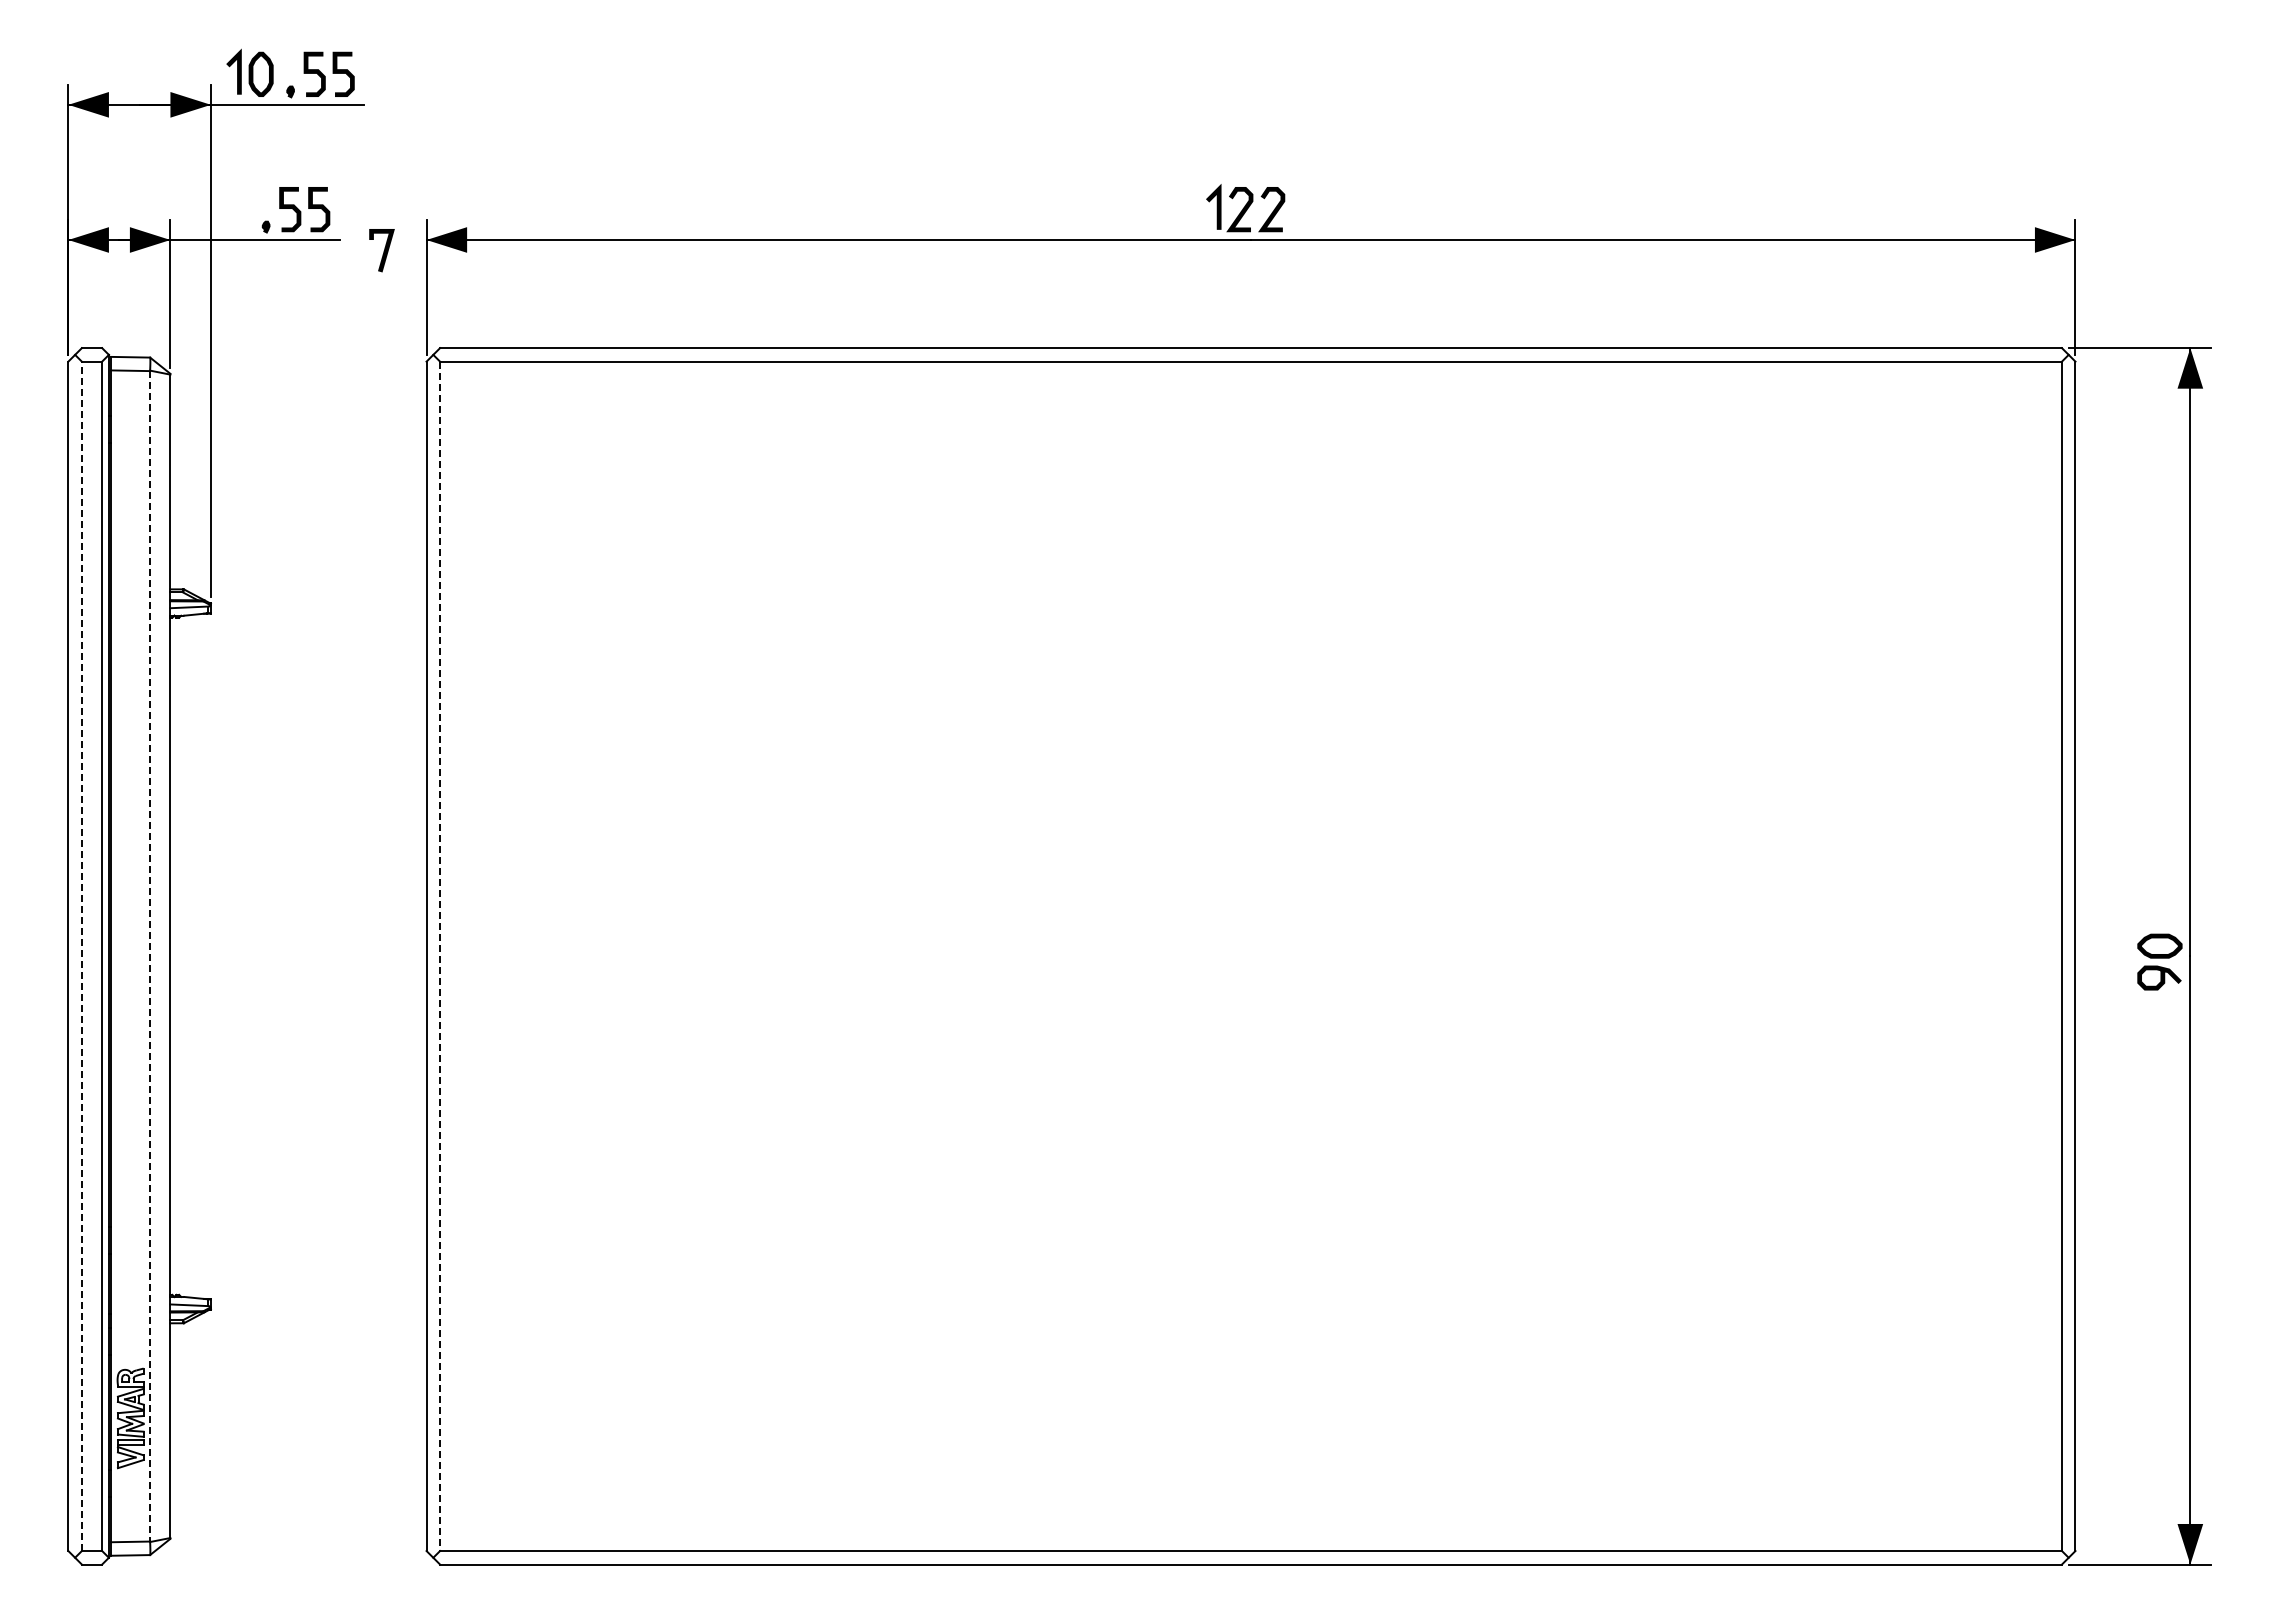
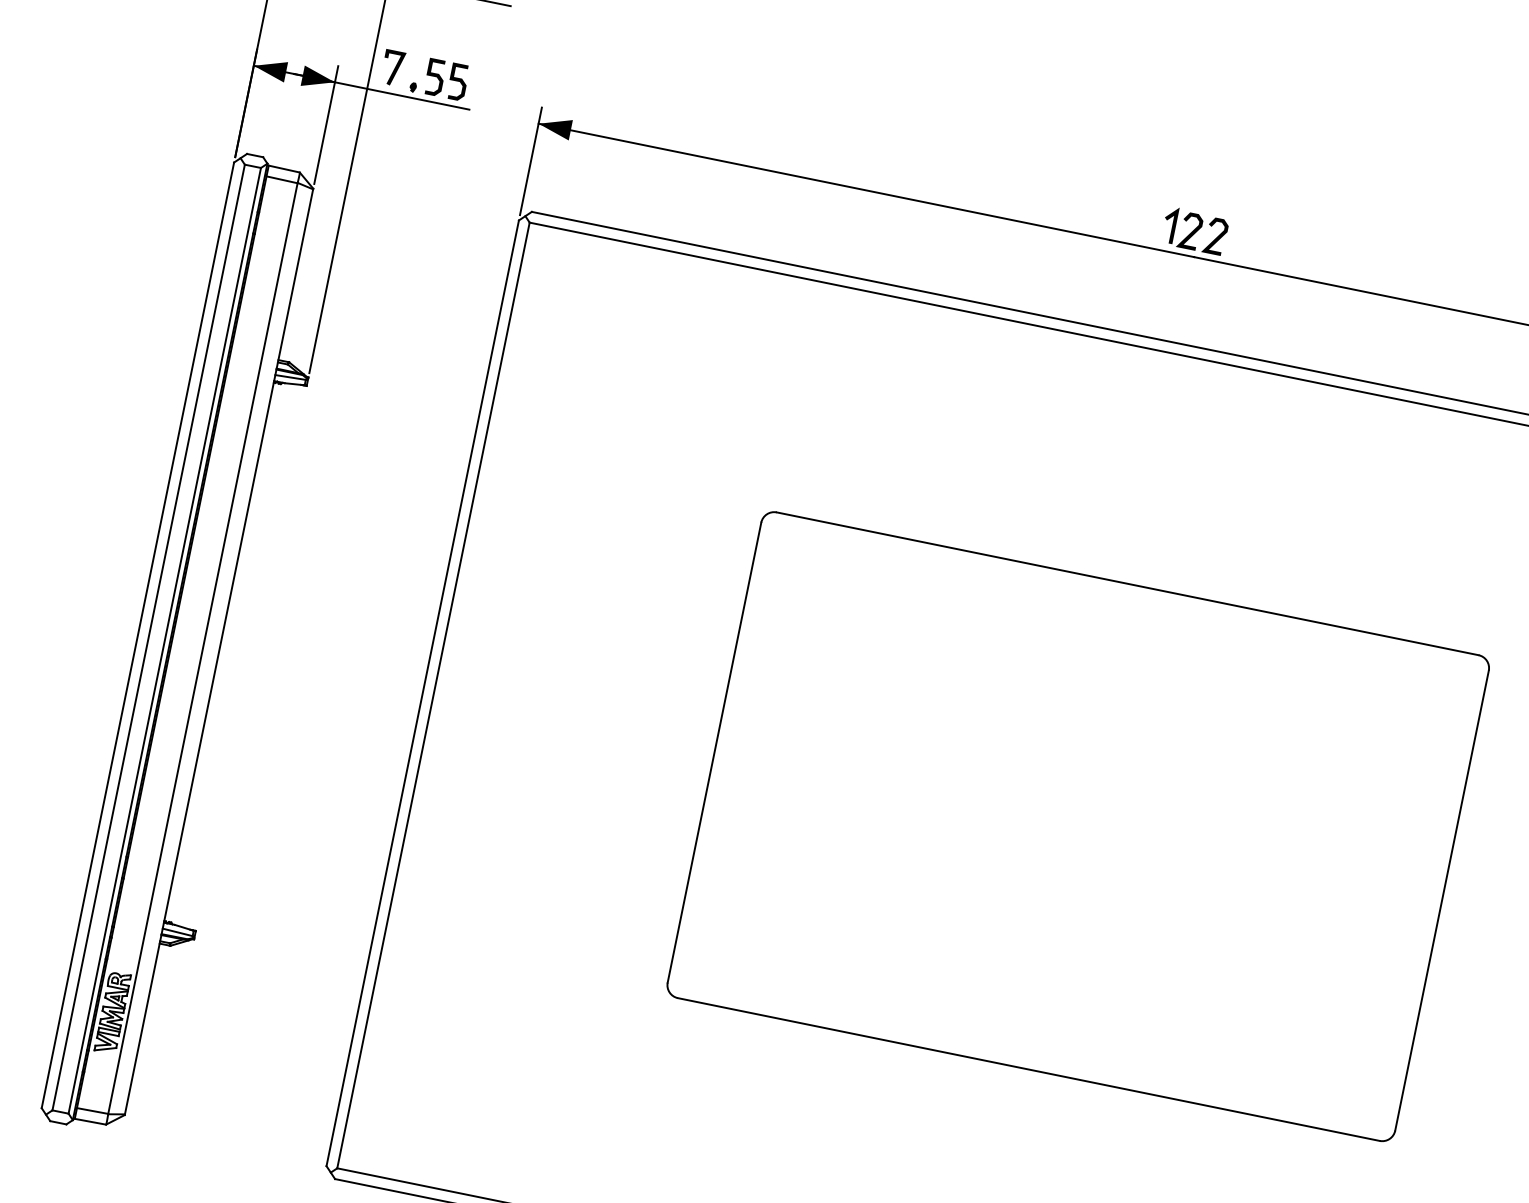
line: (383, 251) -> (394, 69), moved
line: (81, 956) -> (148, 637), dashed -> solid
line: (150, 956) -> (203, 648), dashed -> solid
line: (440, 956) -> (433, 695), dashed -> solid
part: (1250, 956) -> (1077, 826), added

